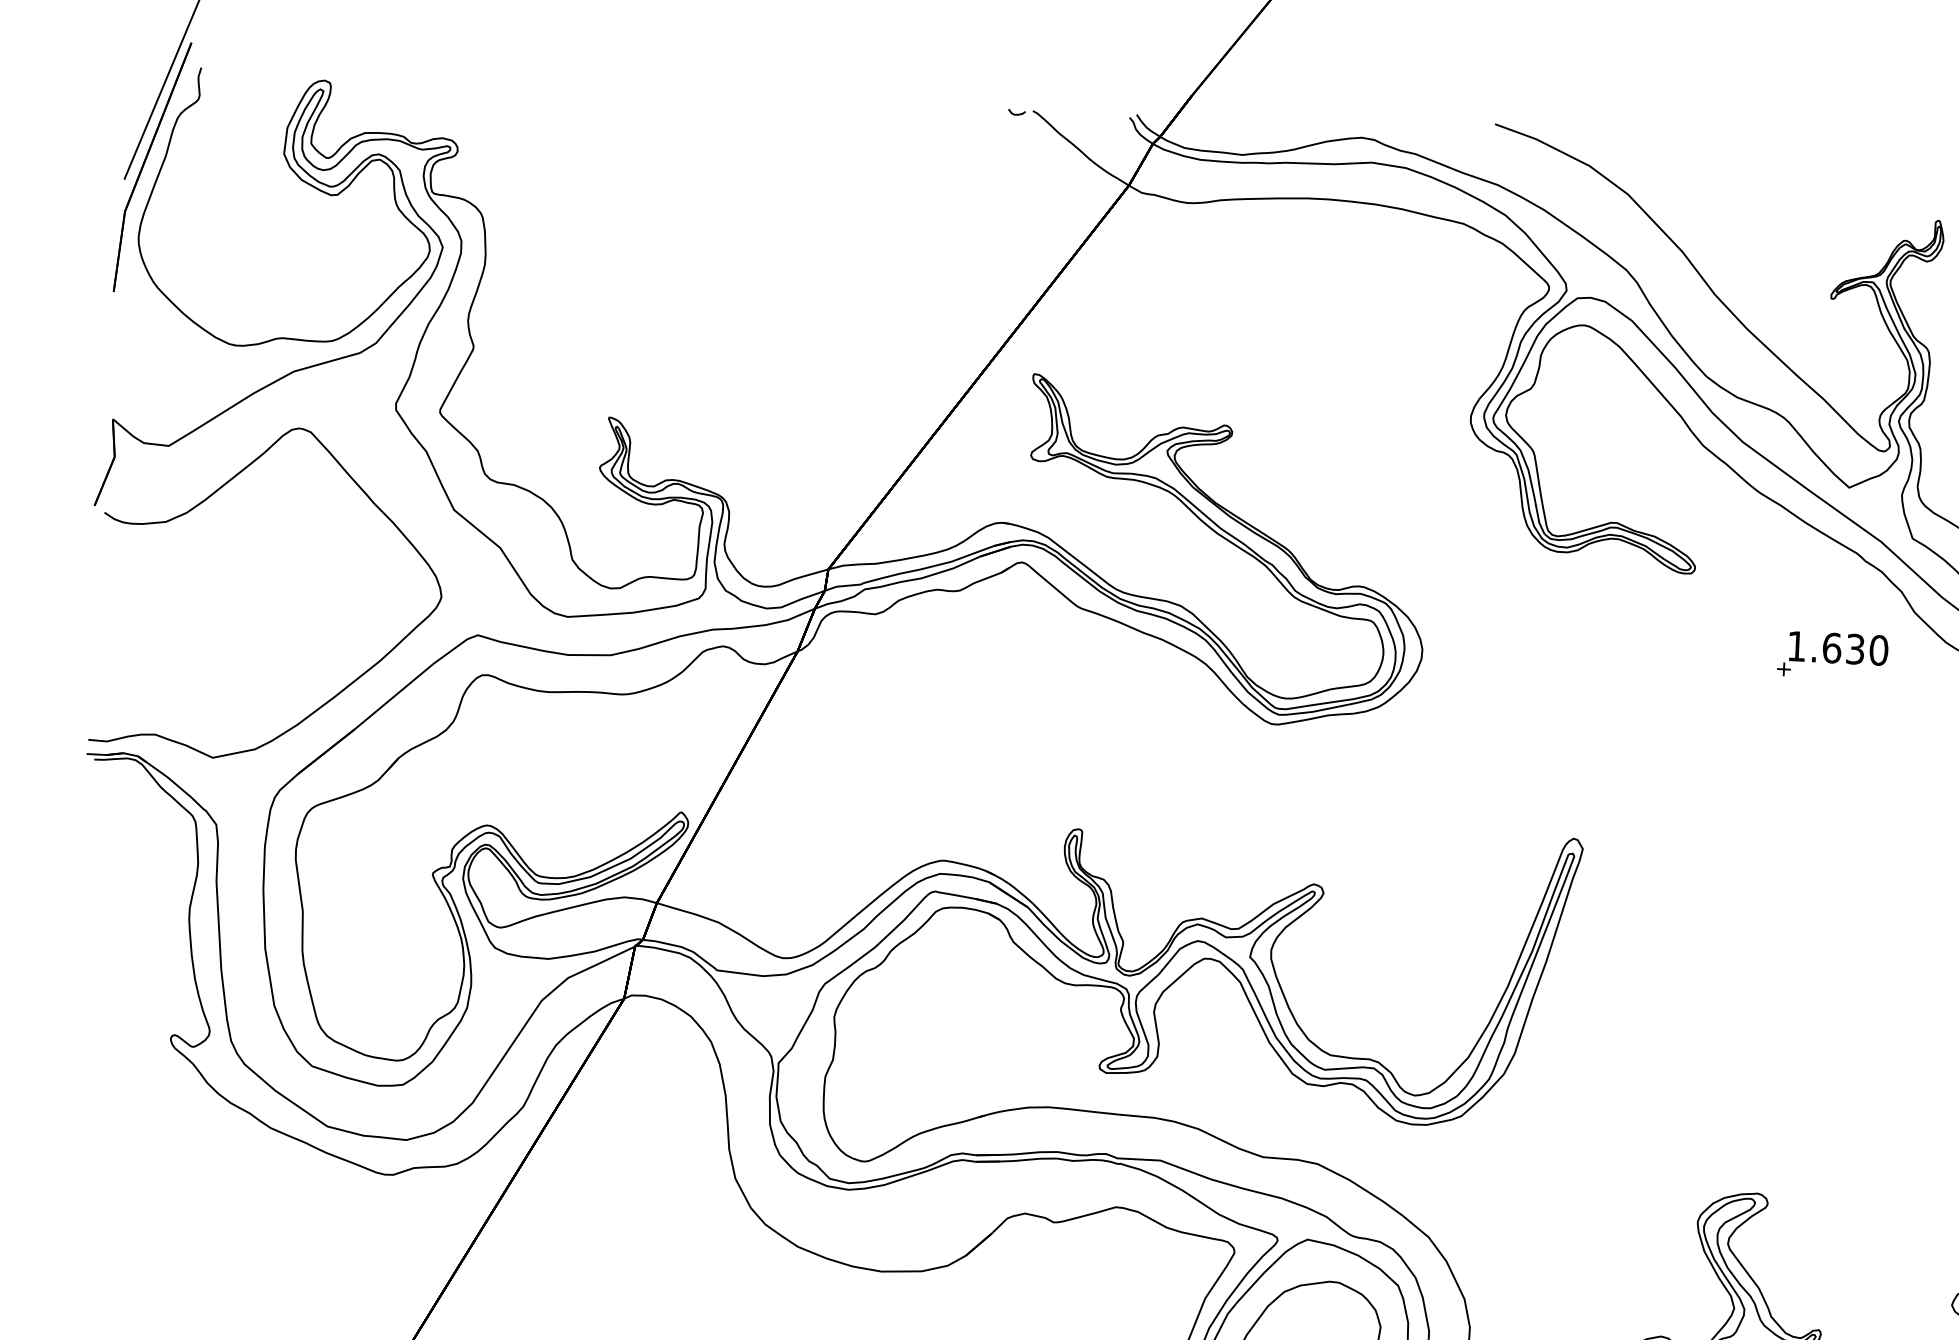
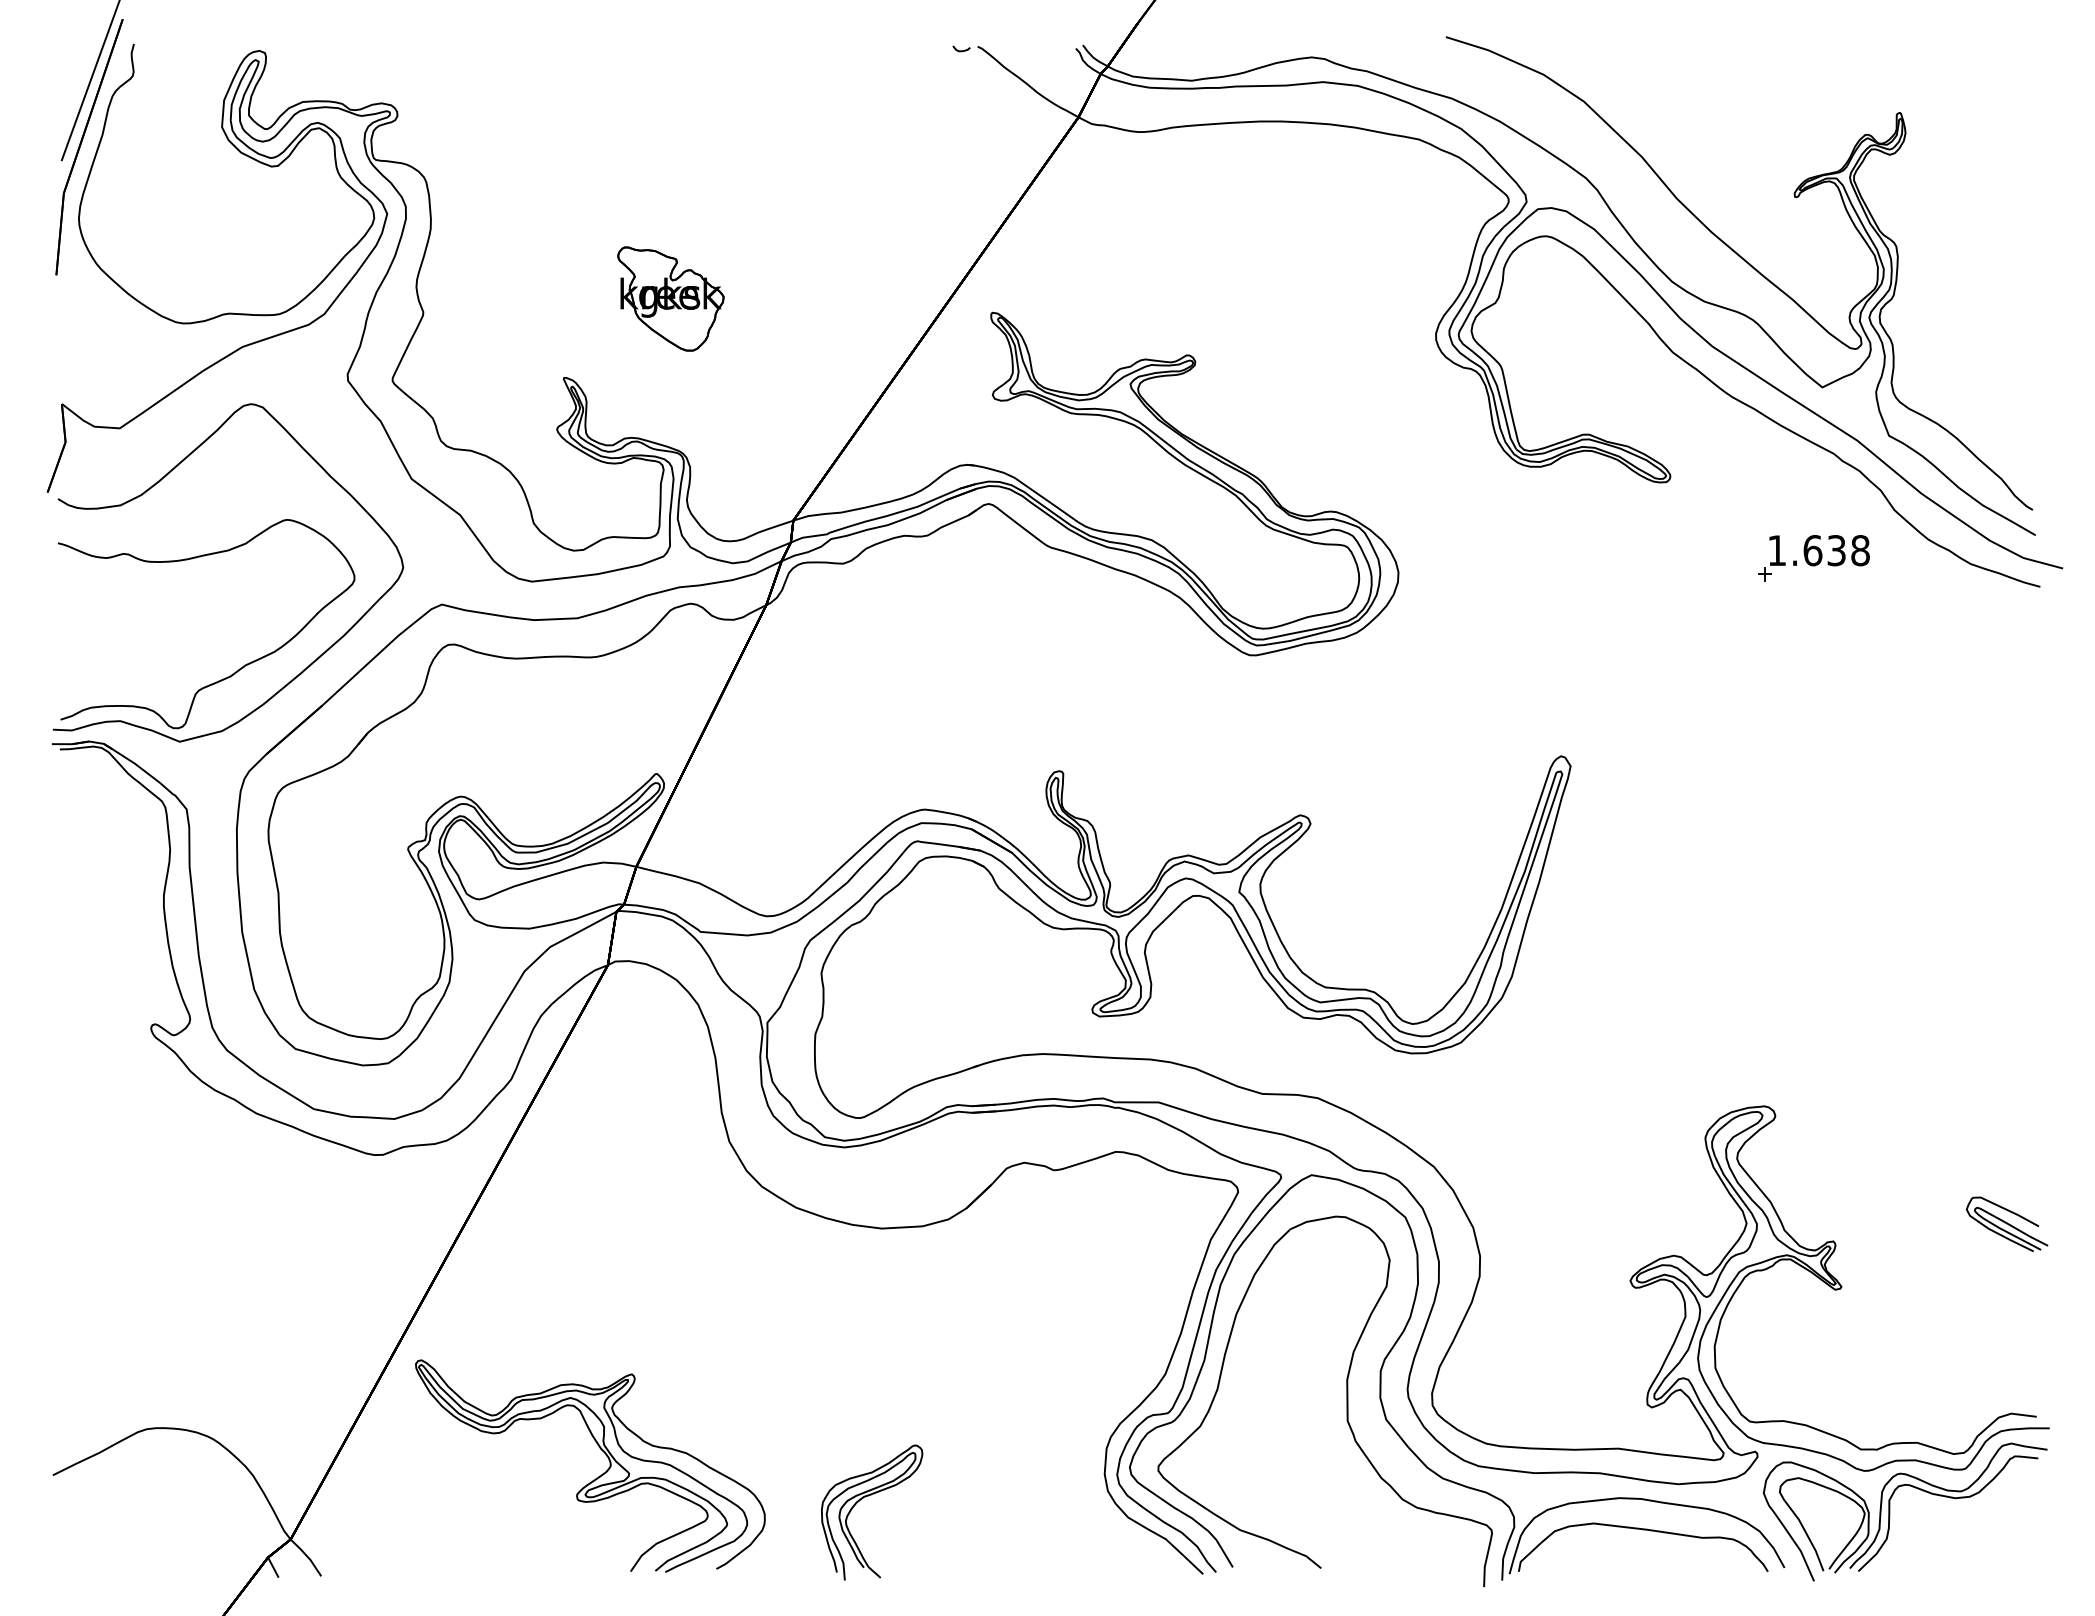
part: (717, 344) -> (670, 298), added
text: (1878, 650) -> (1860, 550), 1.630 -> 1.638
curve: (272, 690) -> (236, 670), added

